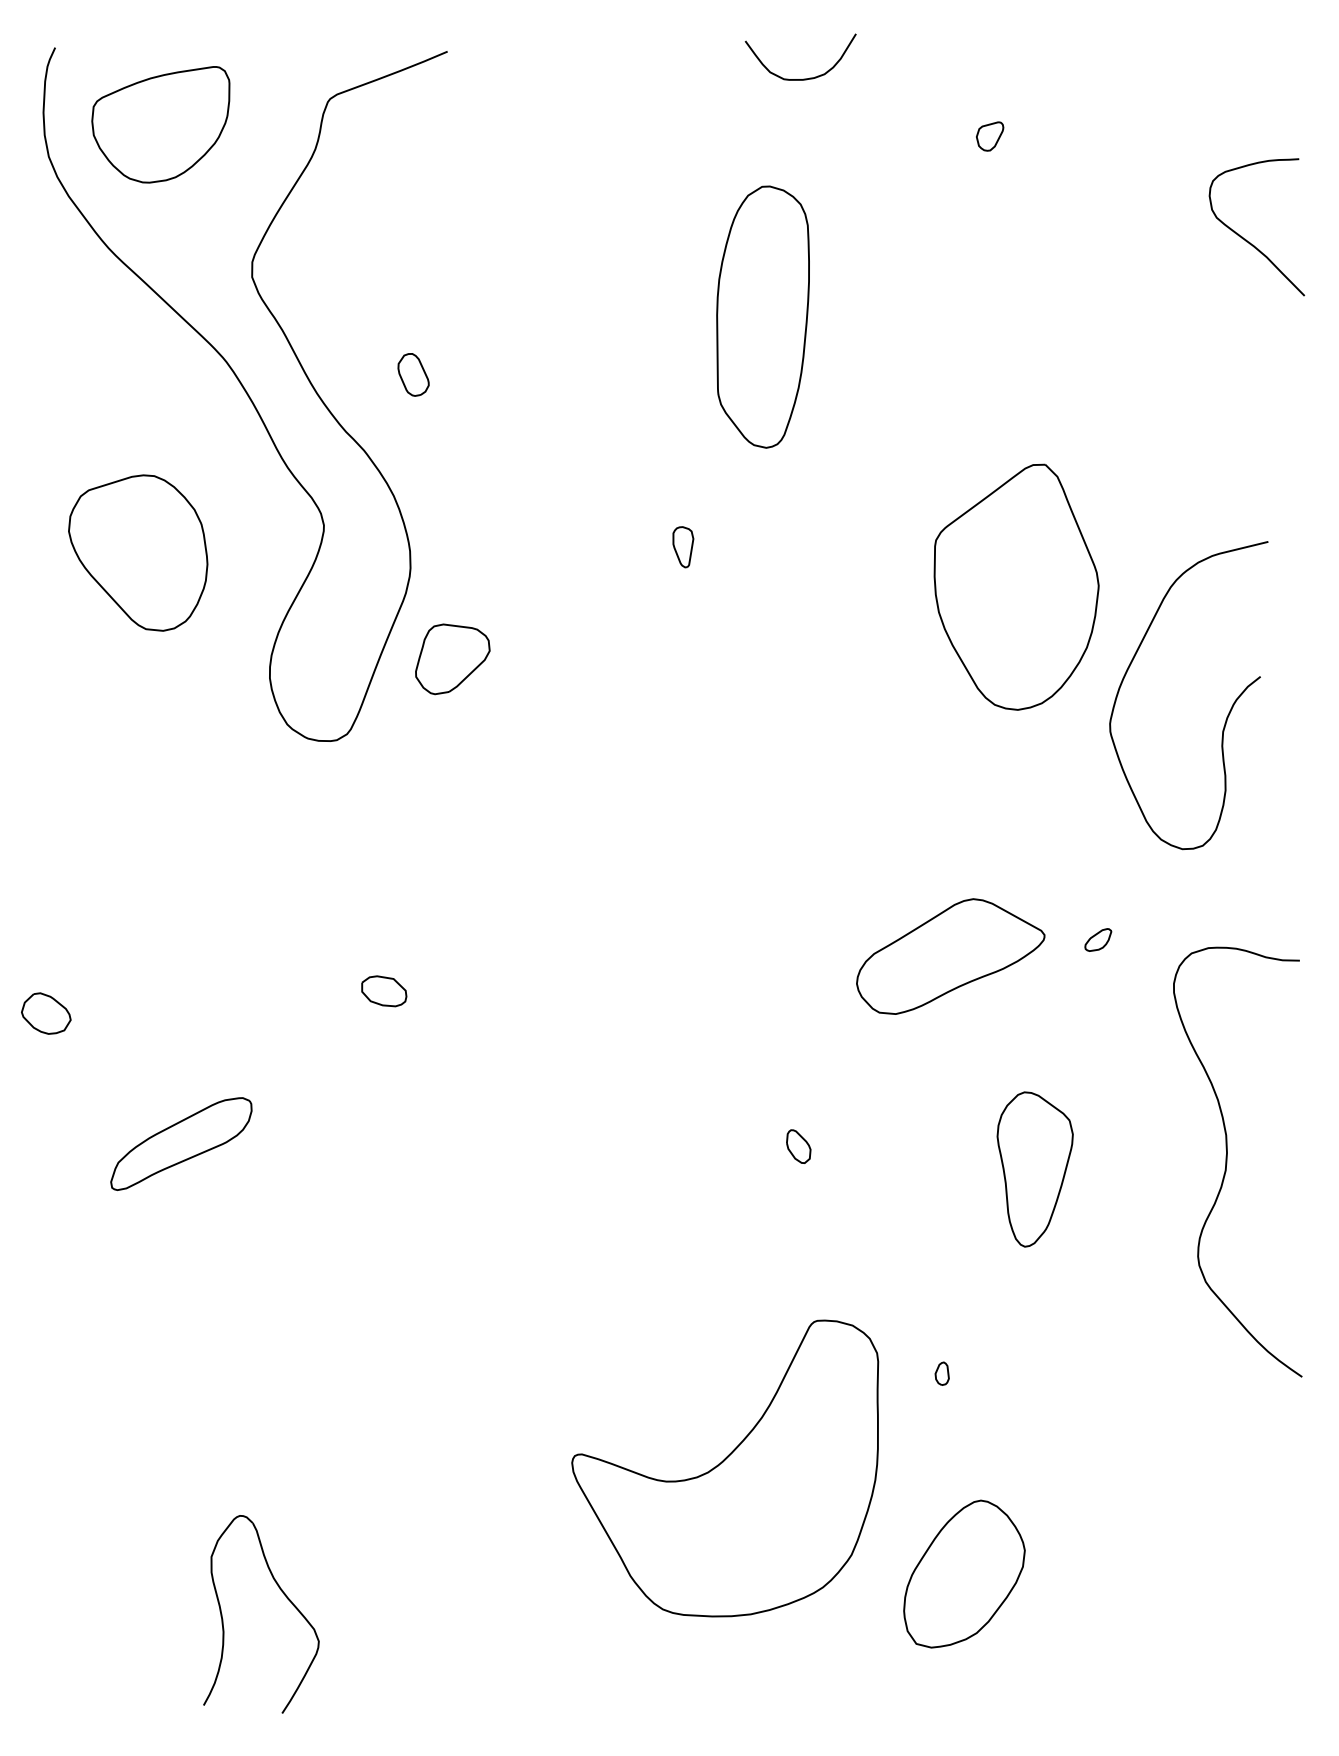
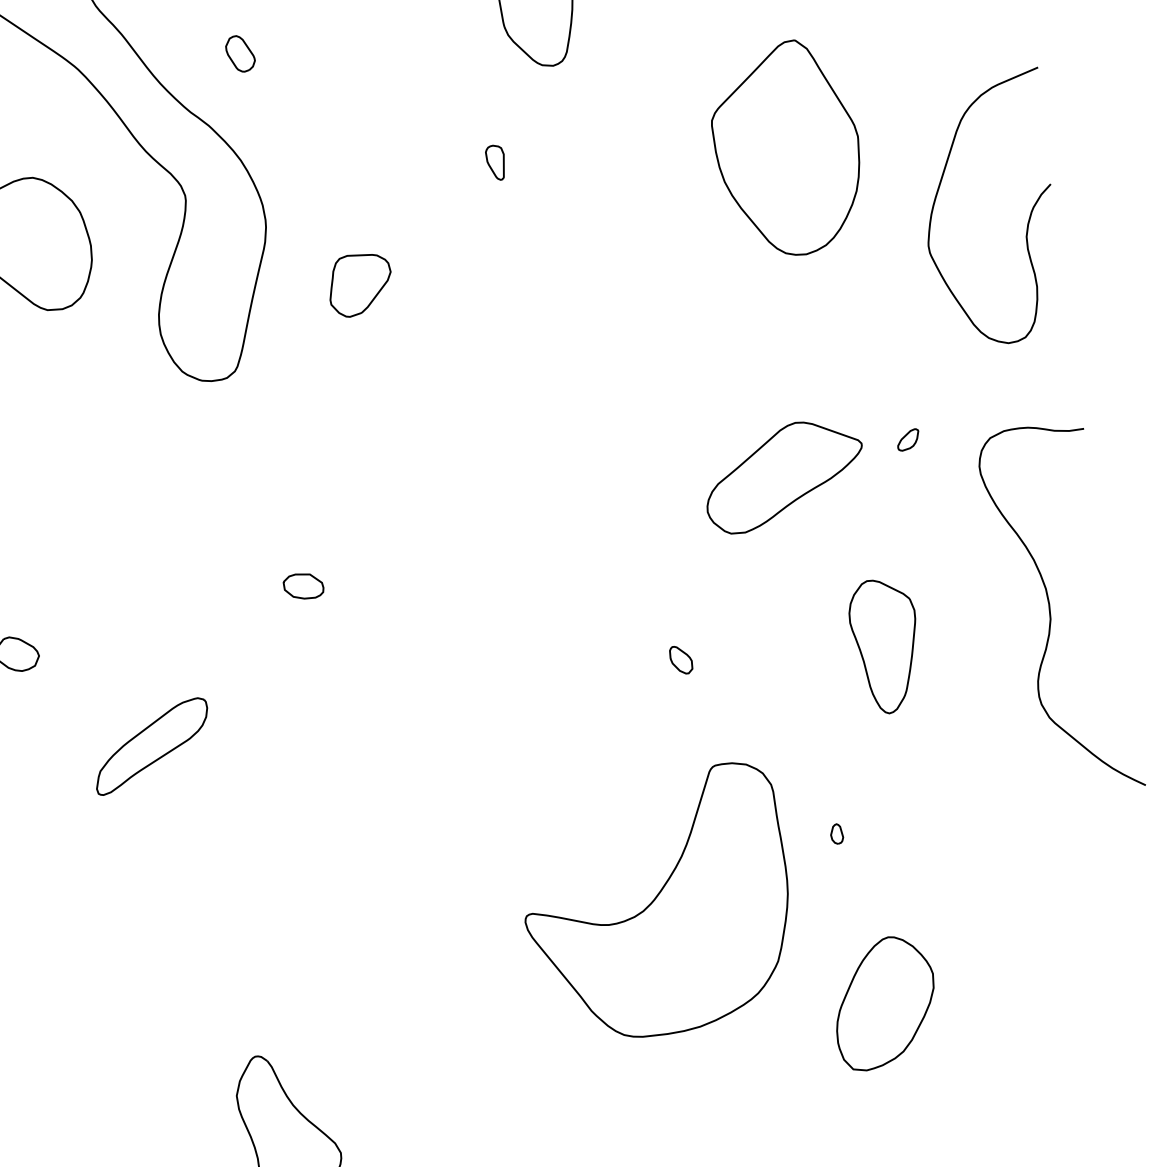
part: (452, 659) -> (360, 284), moved
curve: (1228, 712) -> (1028, 219), moved
part: (725, 1468) -> (657, 905), moved

